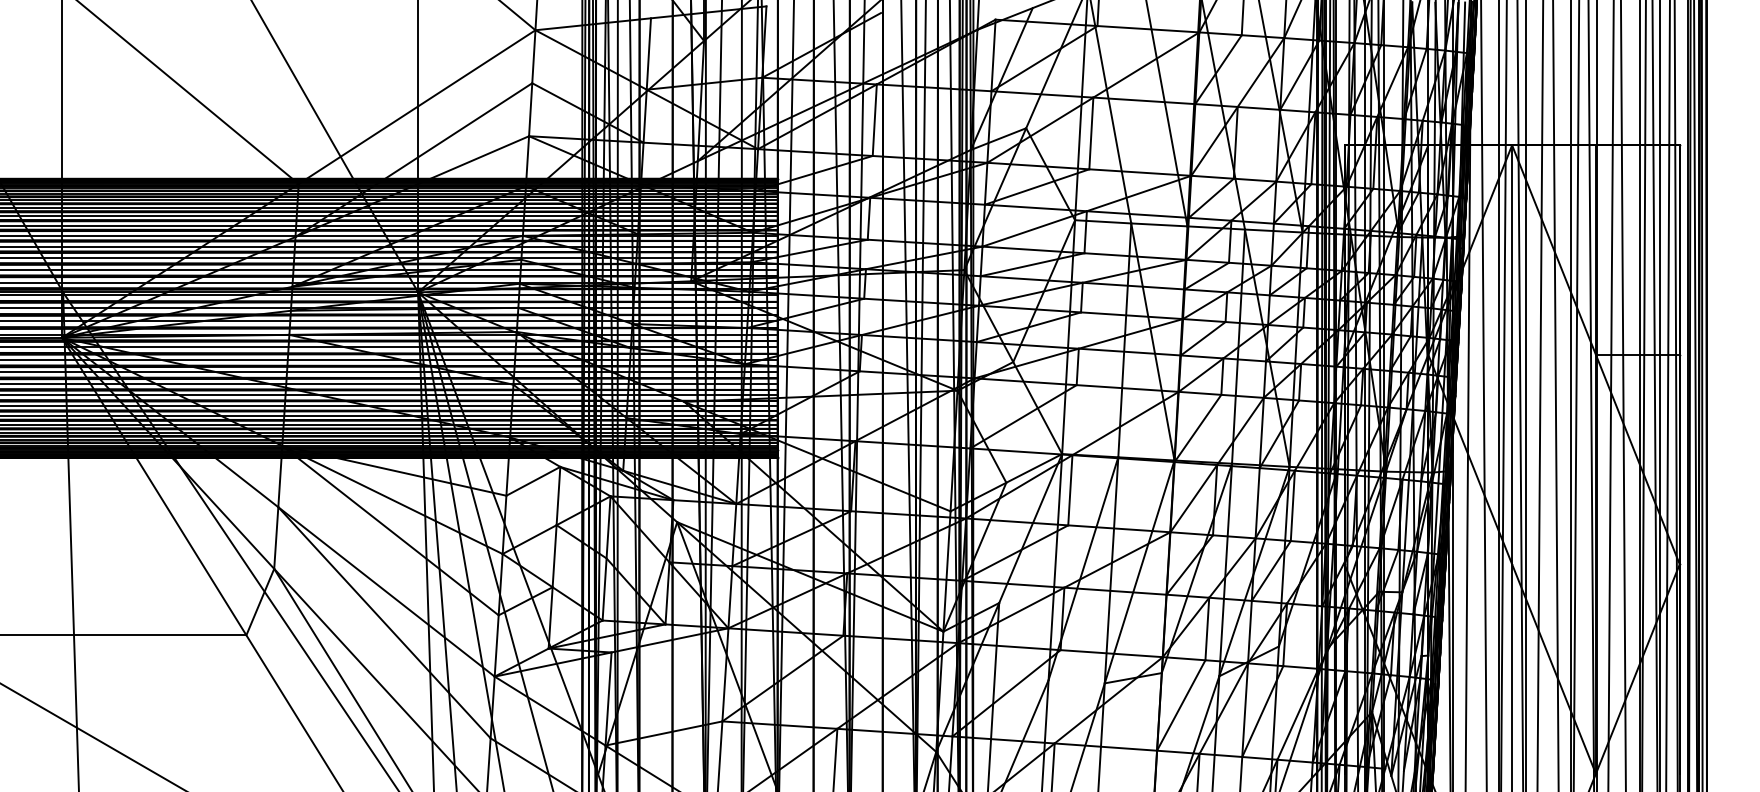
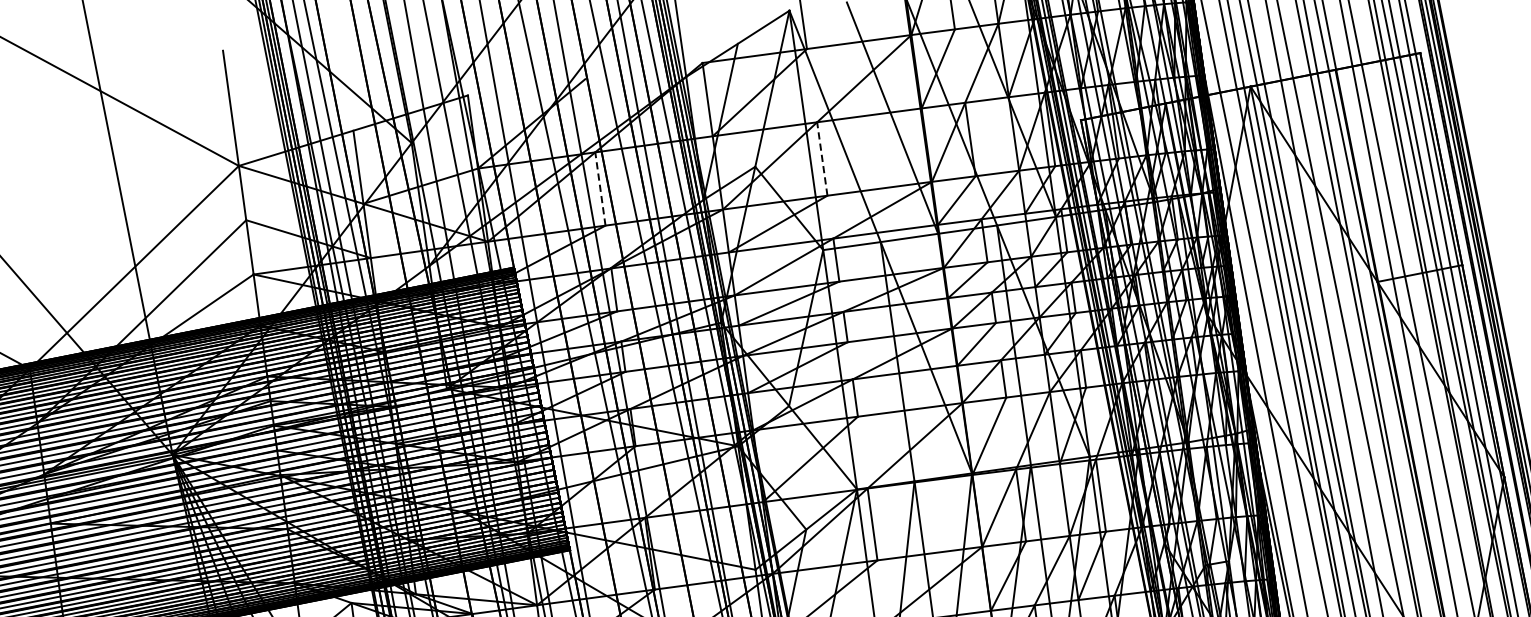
line: (874, 120) -> (600, 189), solid -> dashed
line: (1091, 133) -> (822, 159), solid -> dashed

